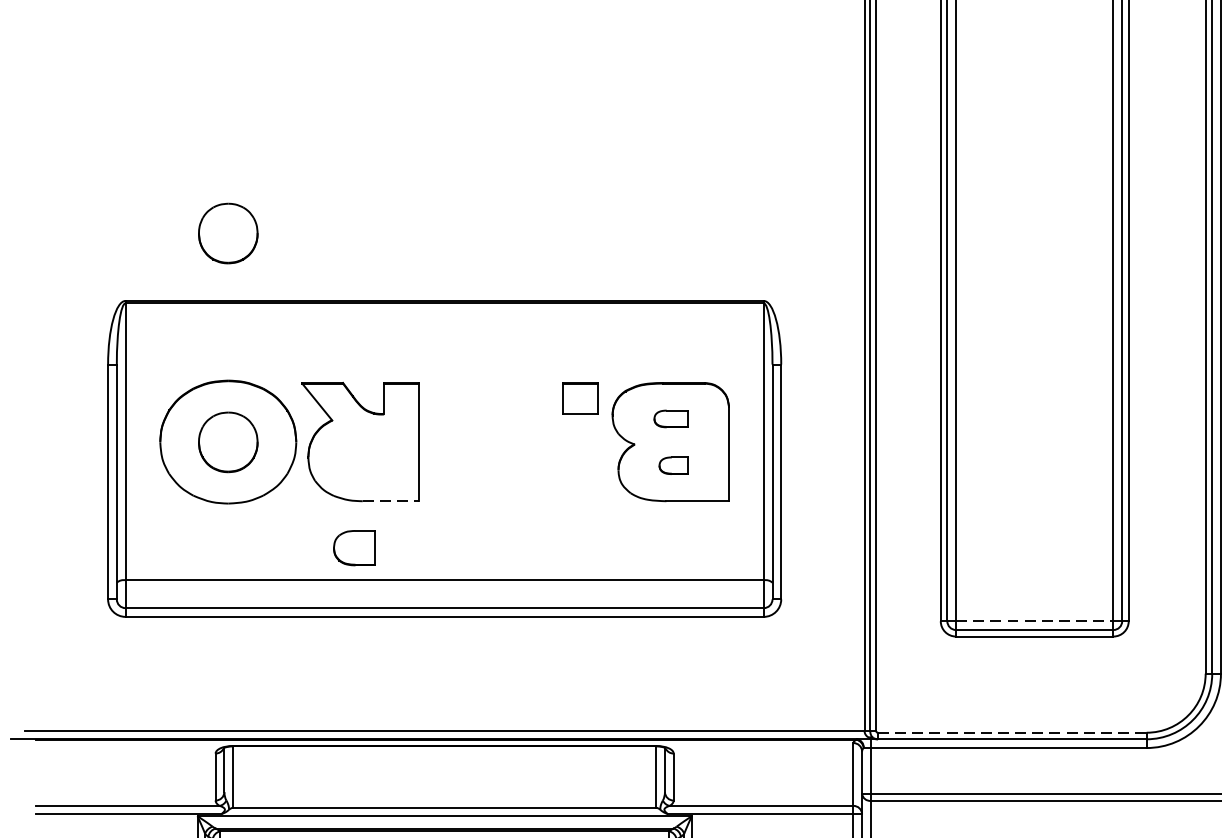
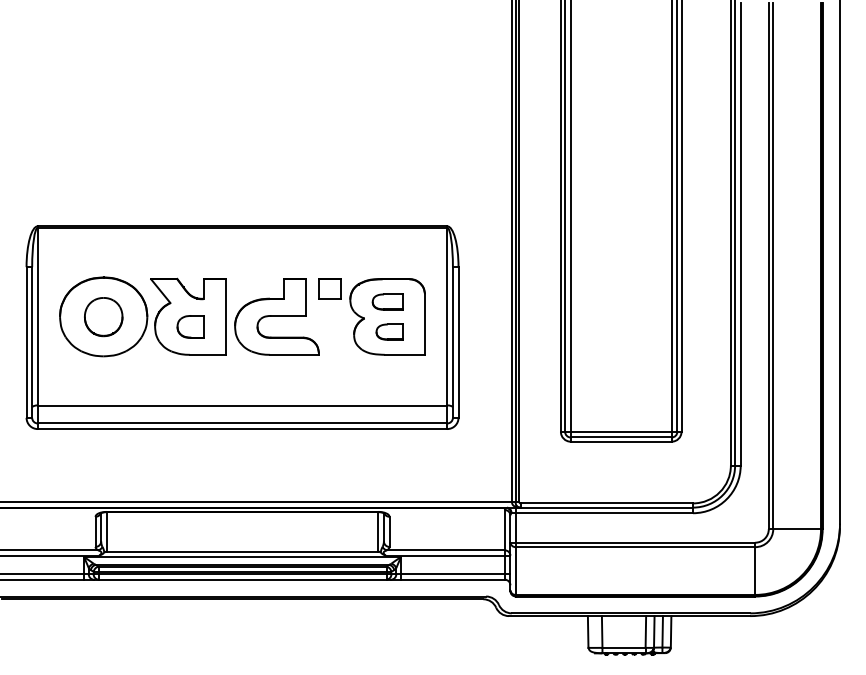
part: (227, 234) -> (103, 183), removed
part: (670, 418) -> (387, 301), size x1.43
part: (497, 441) -> (276, 316), added
part: (673, 464) -> (389, 331), size x1.43
line: (390, 500) -> (207, 354), dashed -> solid
part: (354, 547) -> (190, 326), moved
line: (1035, 620) -> (621, 431), dashed -> solid
line: (1013, 732) -> (607, 503), dashed -> solid

